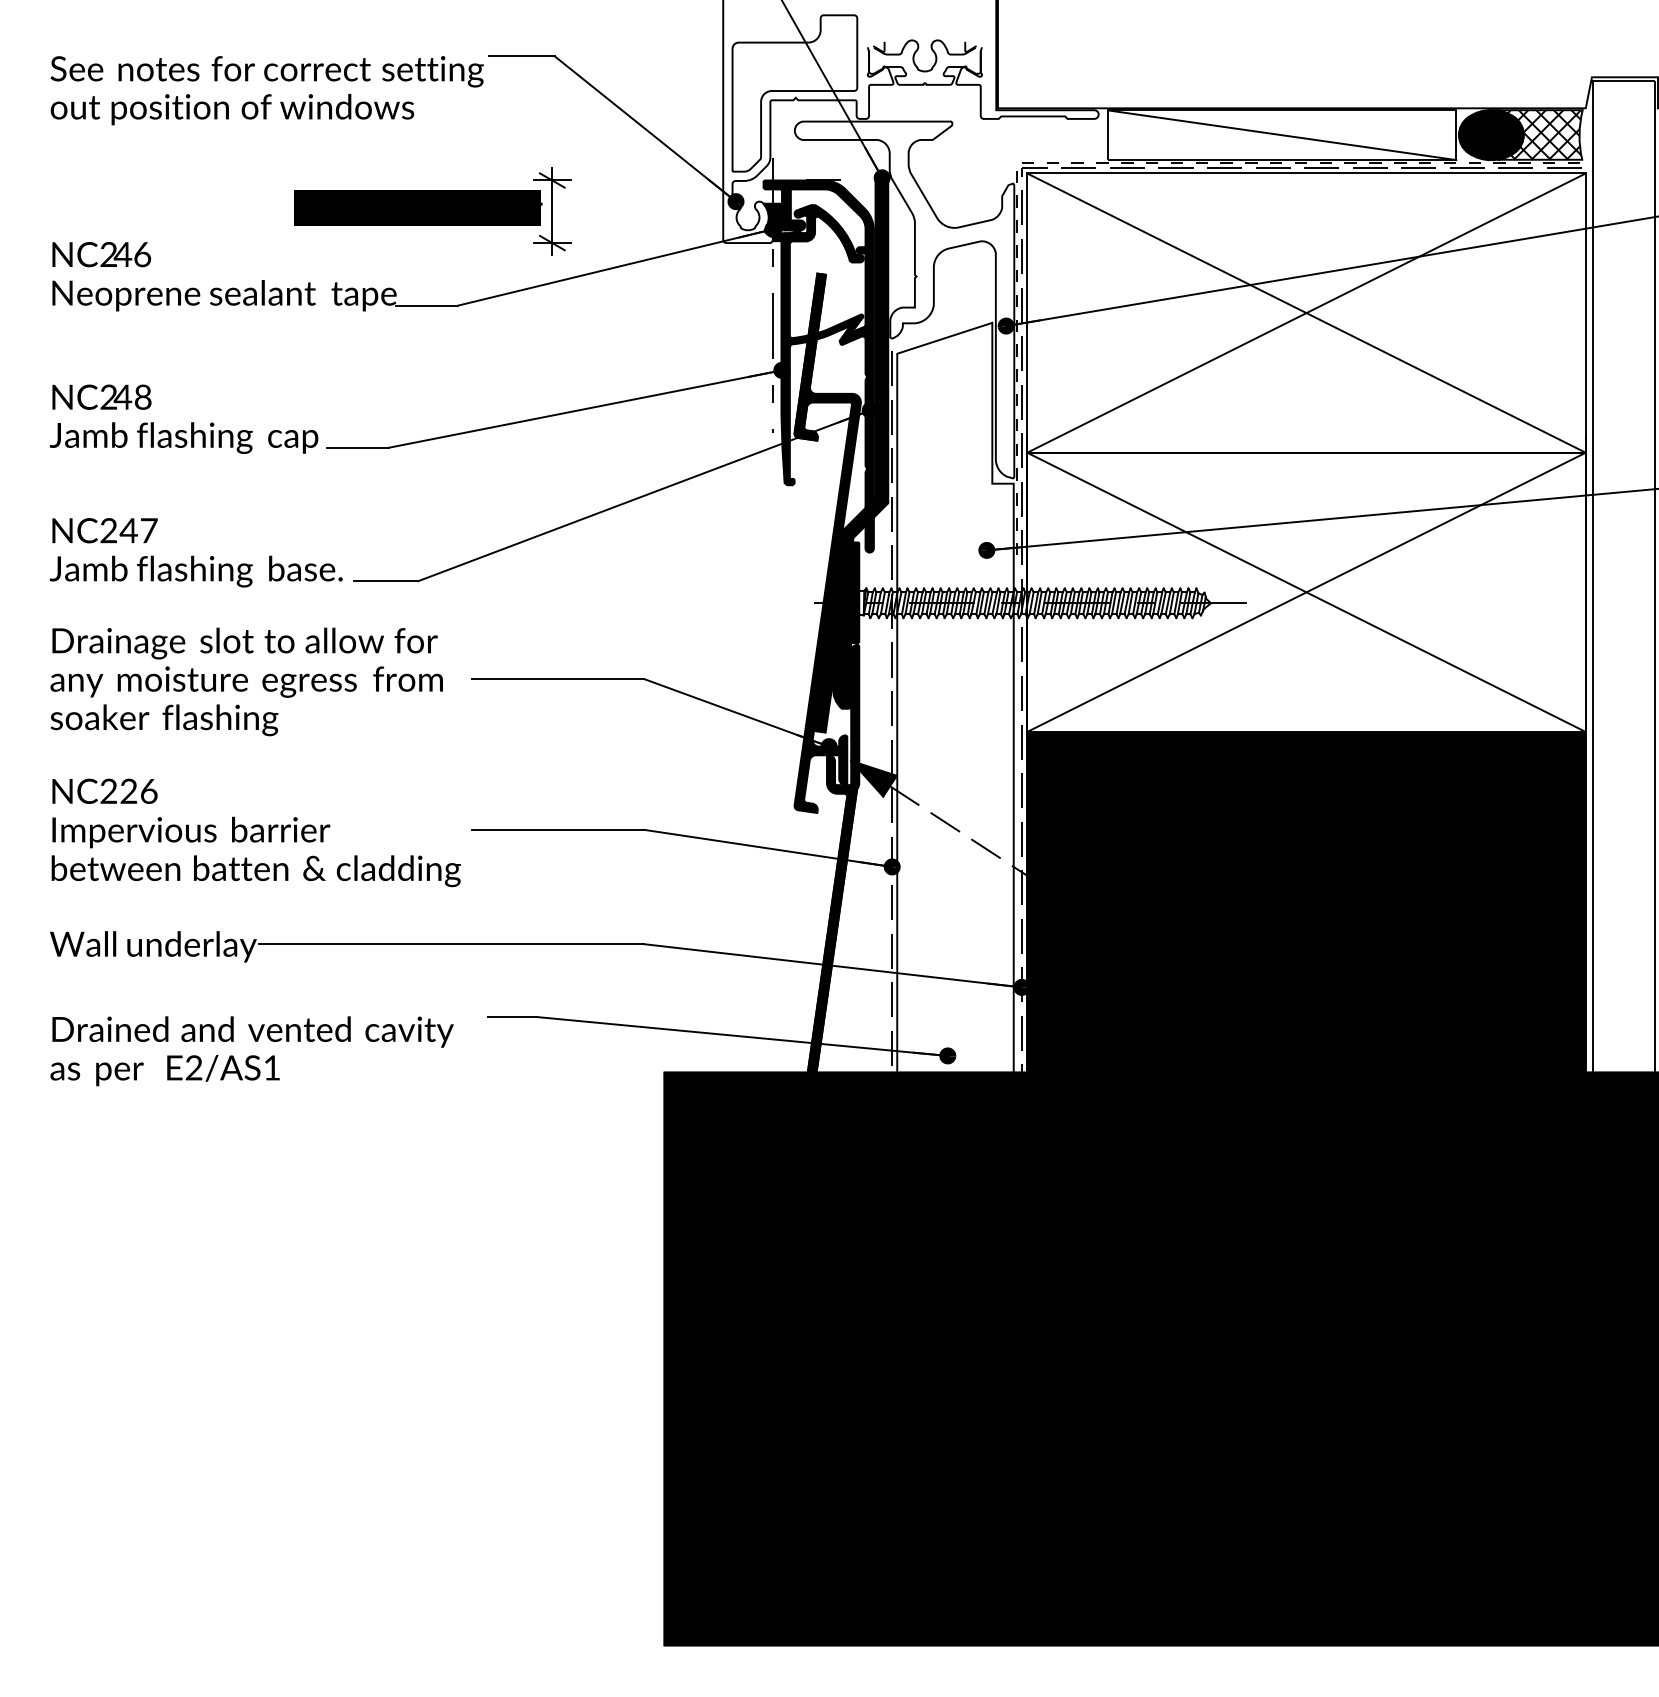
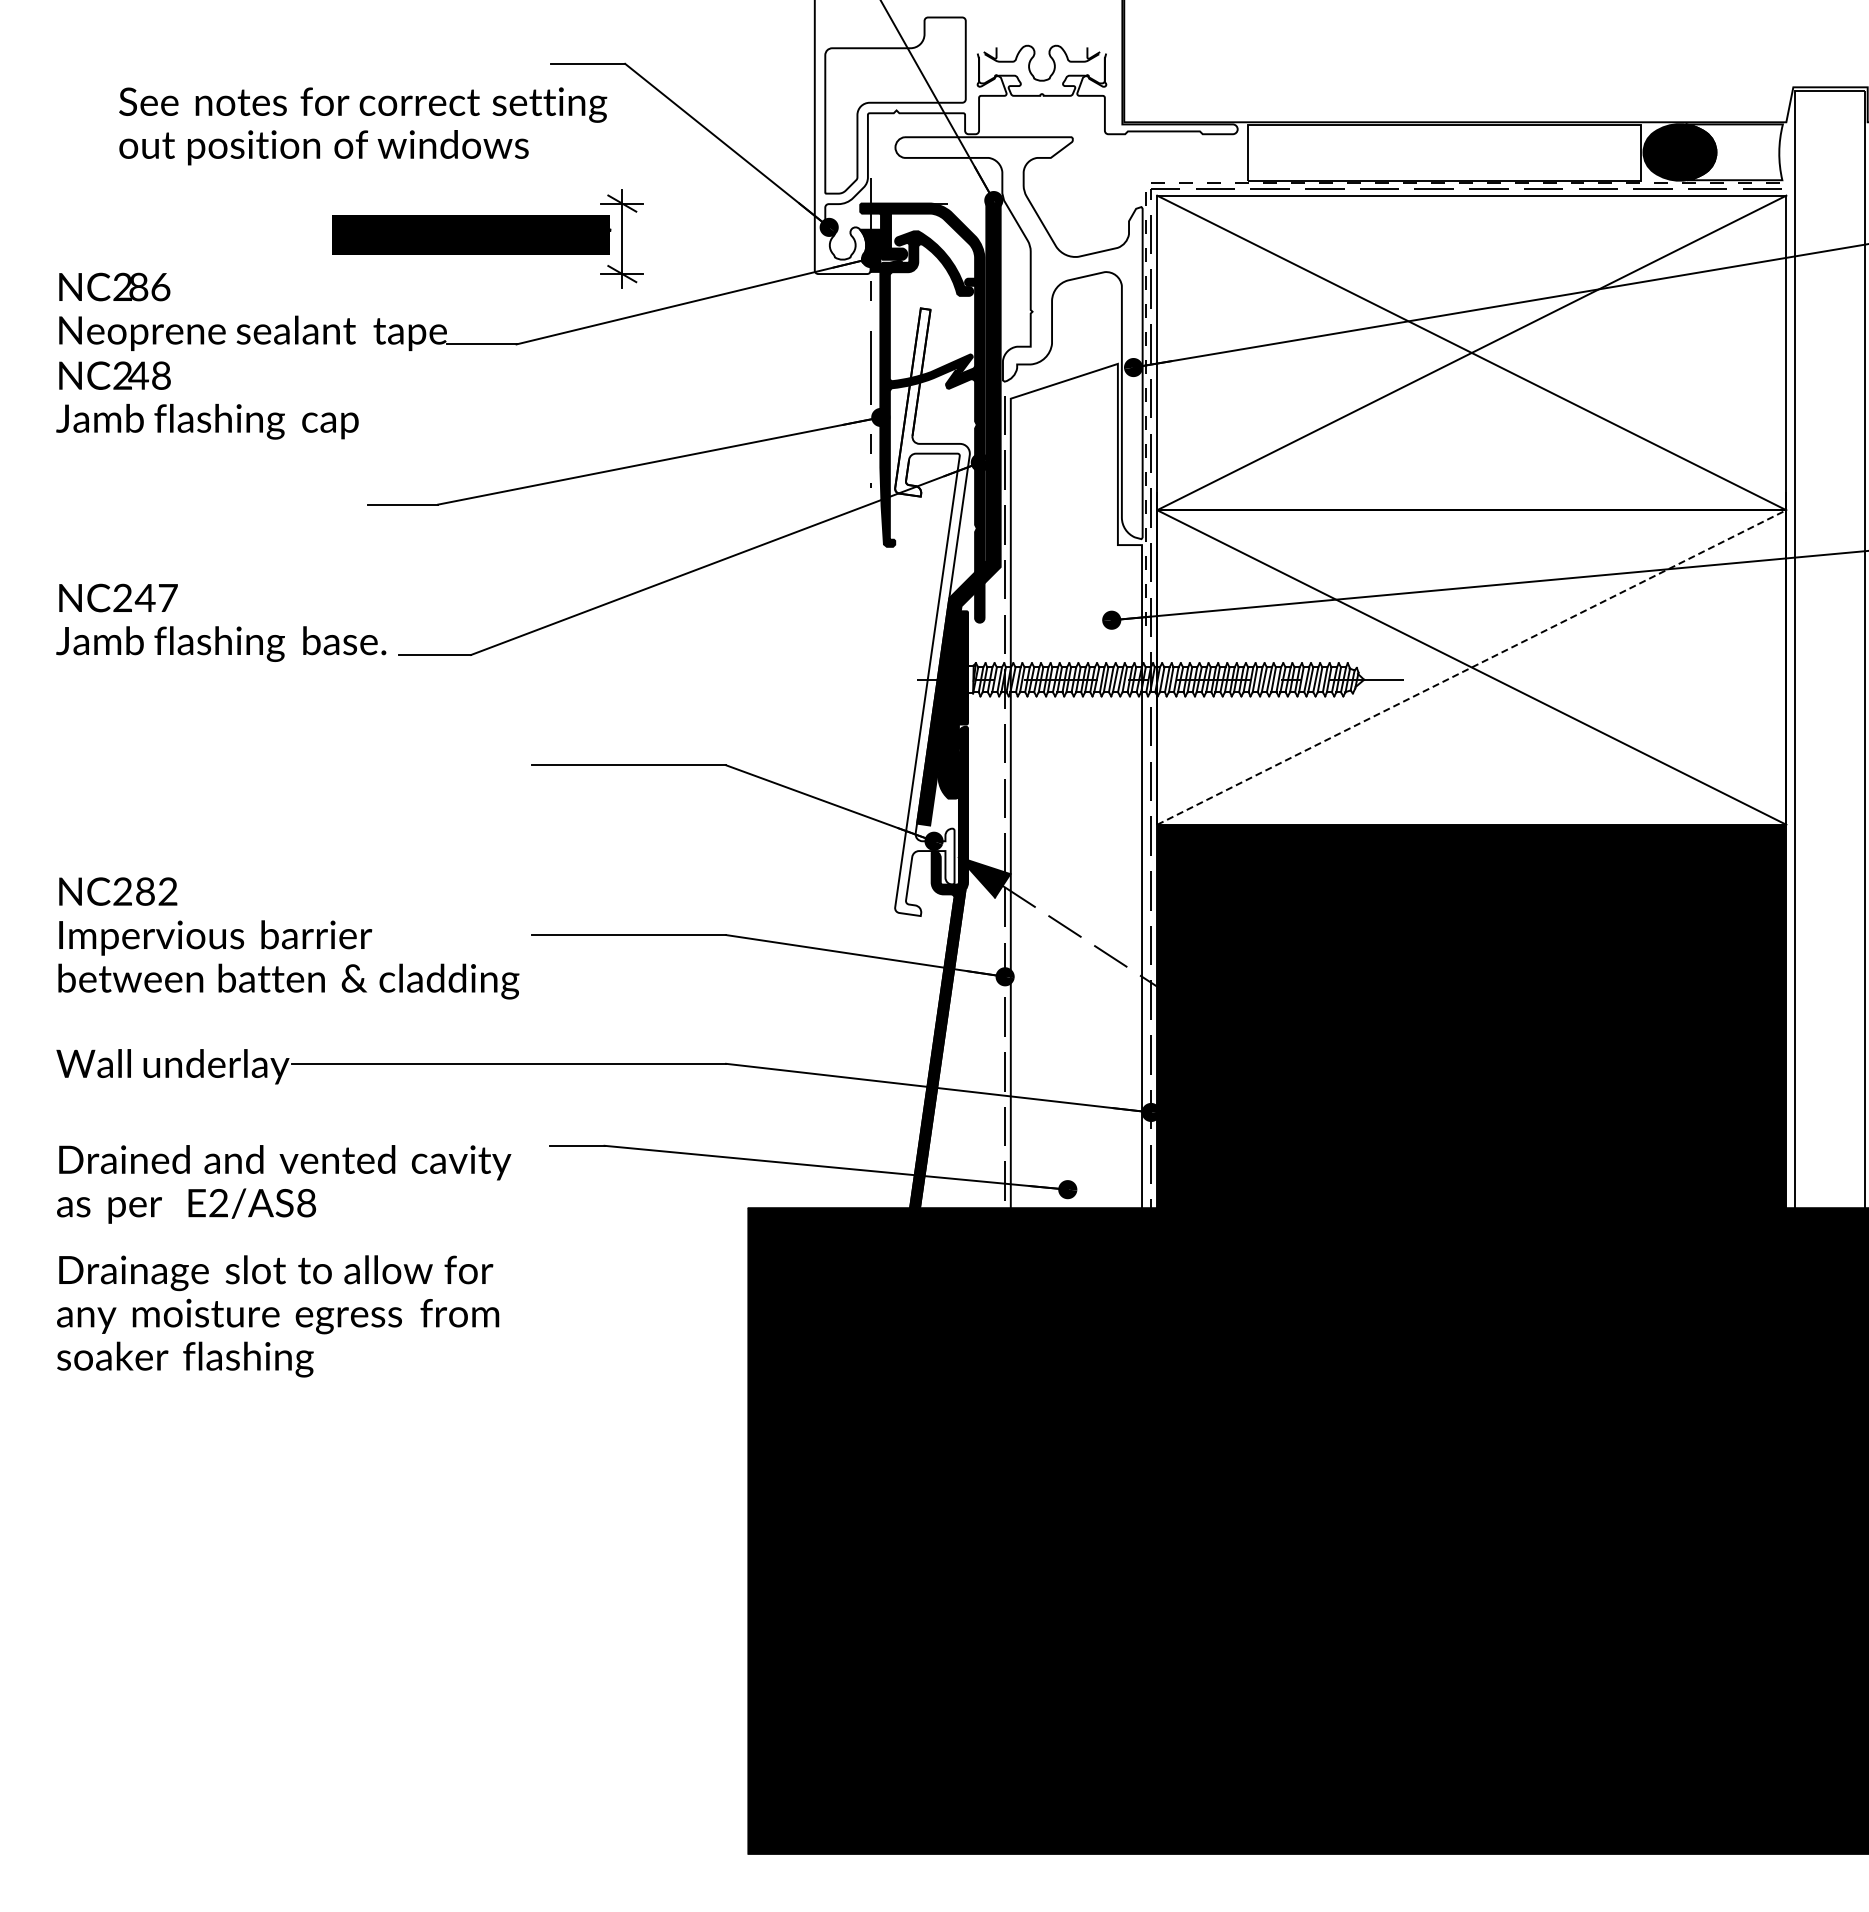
text: (267, 90) -> (363, 126), moved
line: (1282, 135) -> (1444, 152), removed
hatch: (1539, 135) -> (1734, 152), removed
text: (122, 254) -> (138, 286), 4 -> 8
text: (184, 419) -> (207, 400), moved
fill: (827, 543) -> (932, 612), removed
line: (1306, 592) -> (1471, 667), solid -> dashed
text: (247, 682) -> (278, 1316), moved
text: (138, 791) -> (156, 891), NC226 -> NC282
text: (271, 1067) -> (306, 1202), E2/AS1 -> E2/AS8

